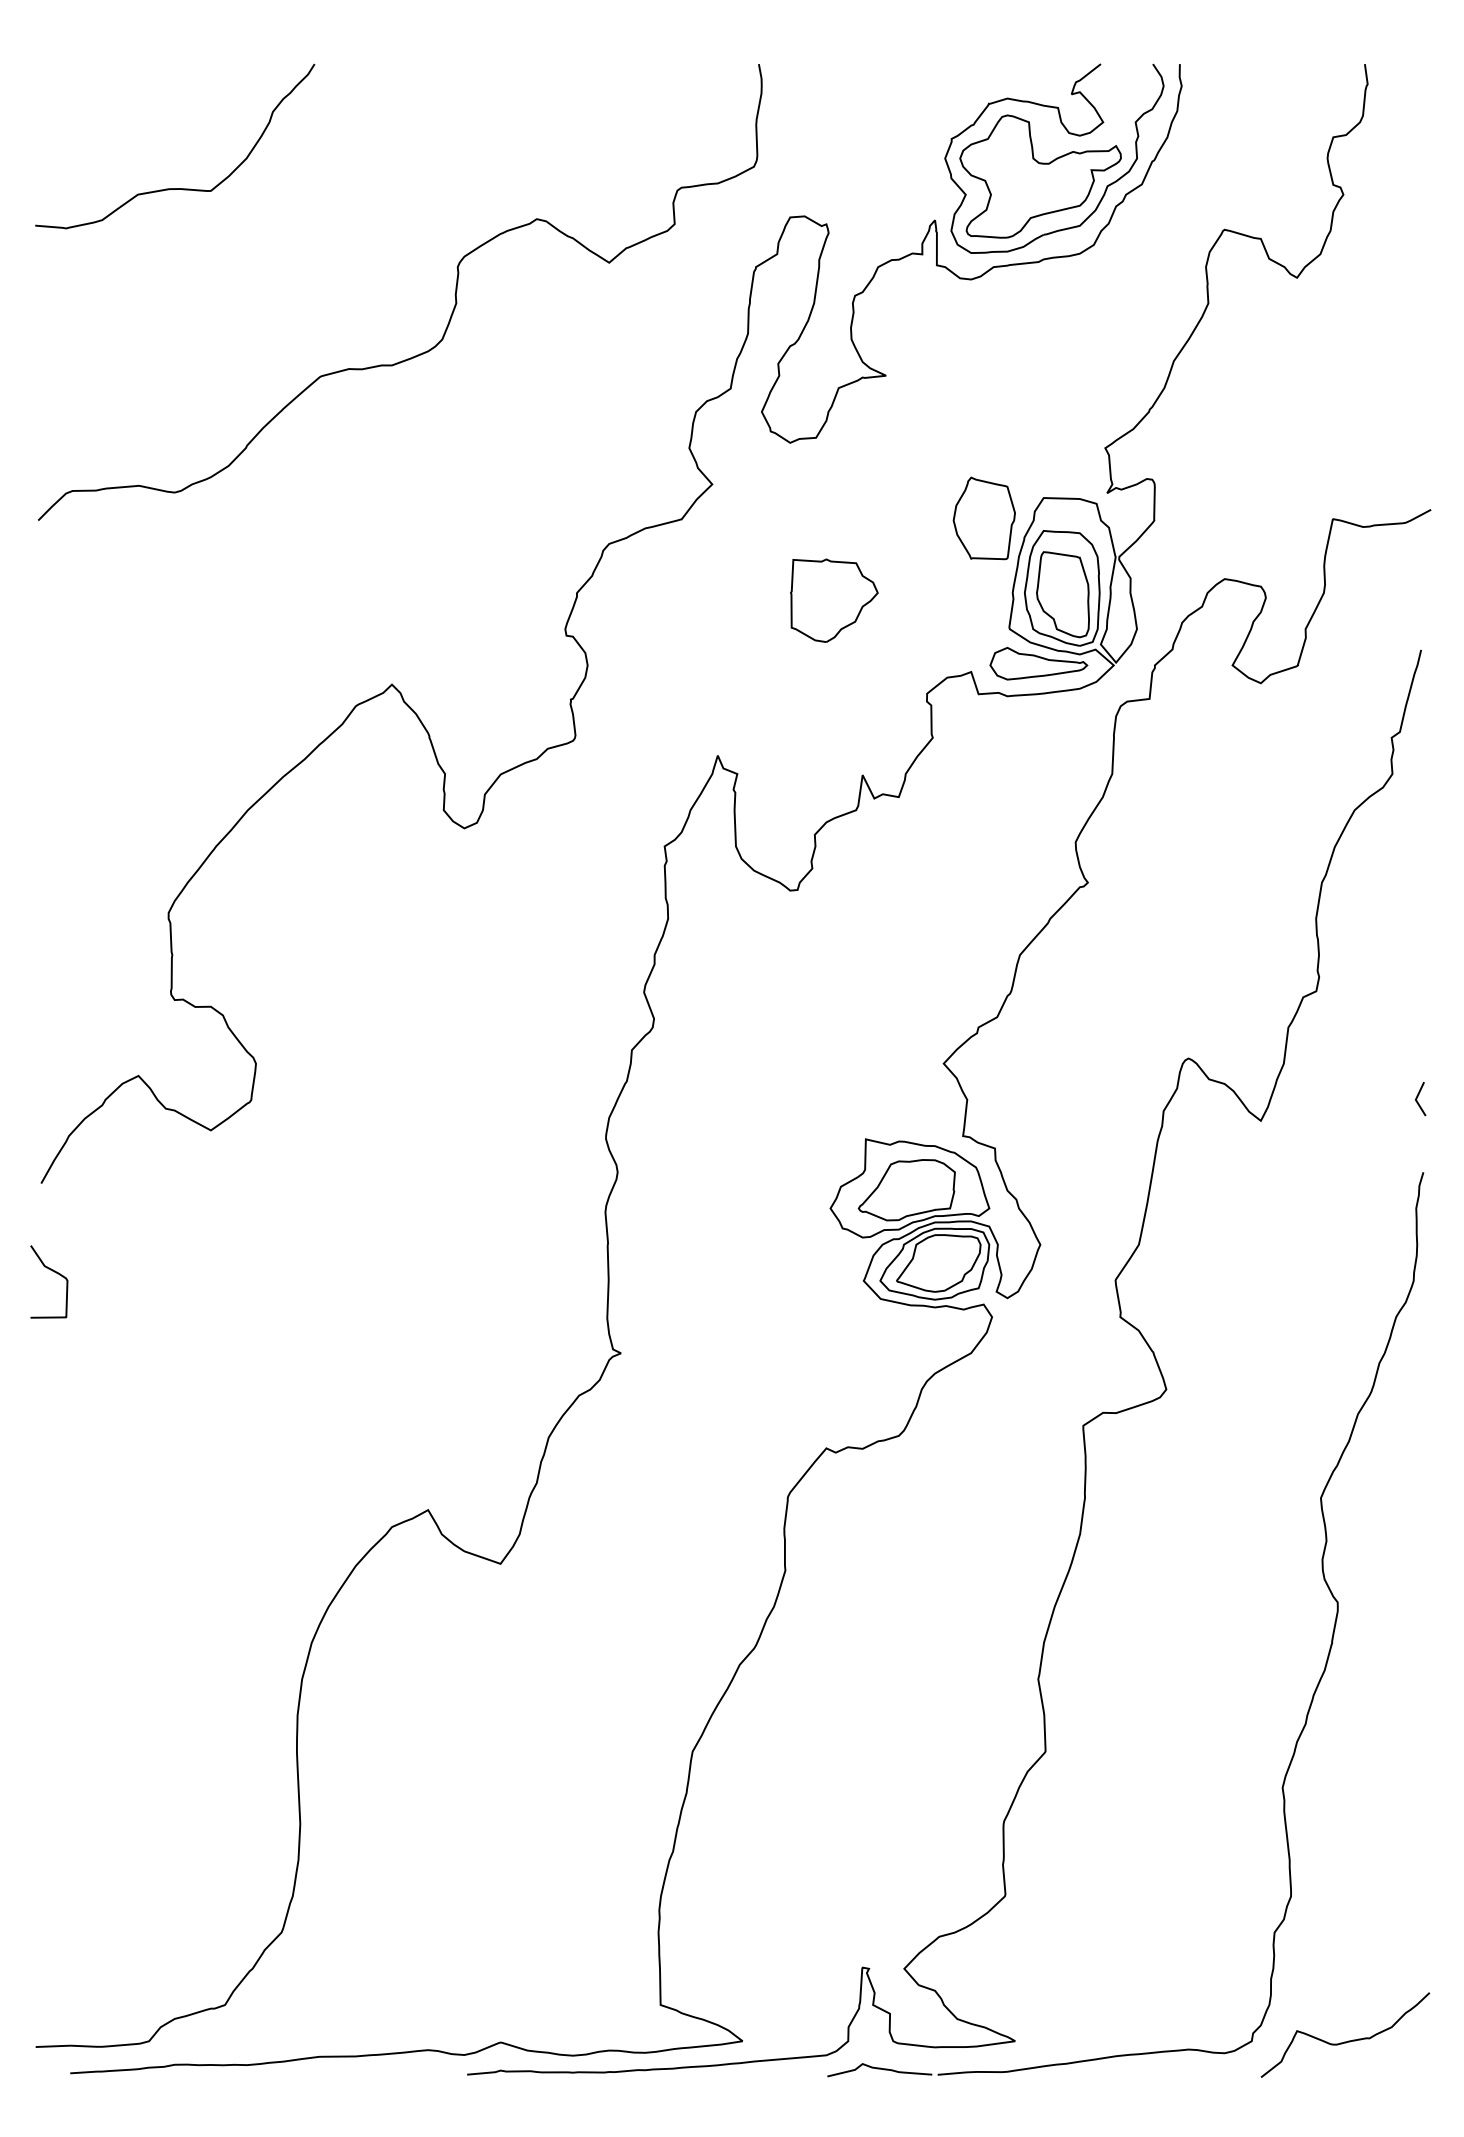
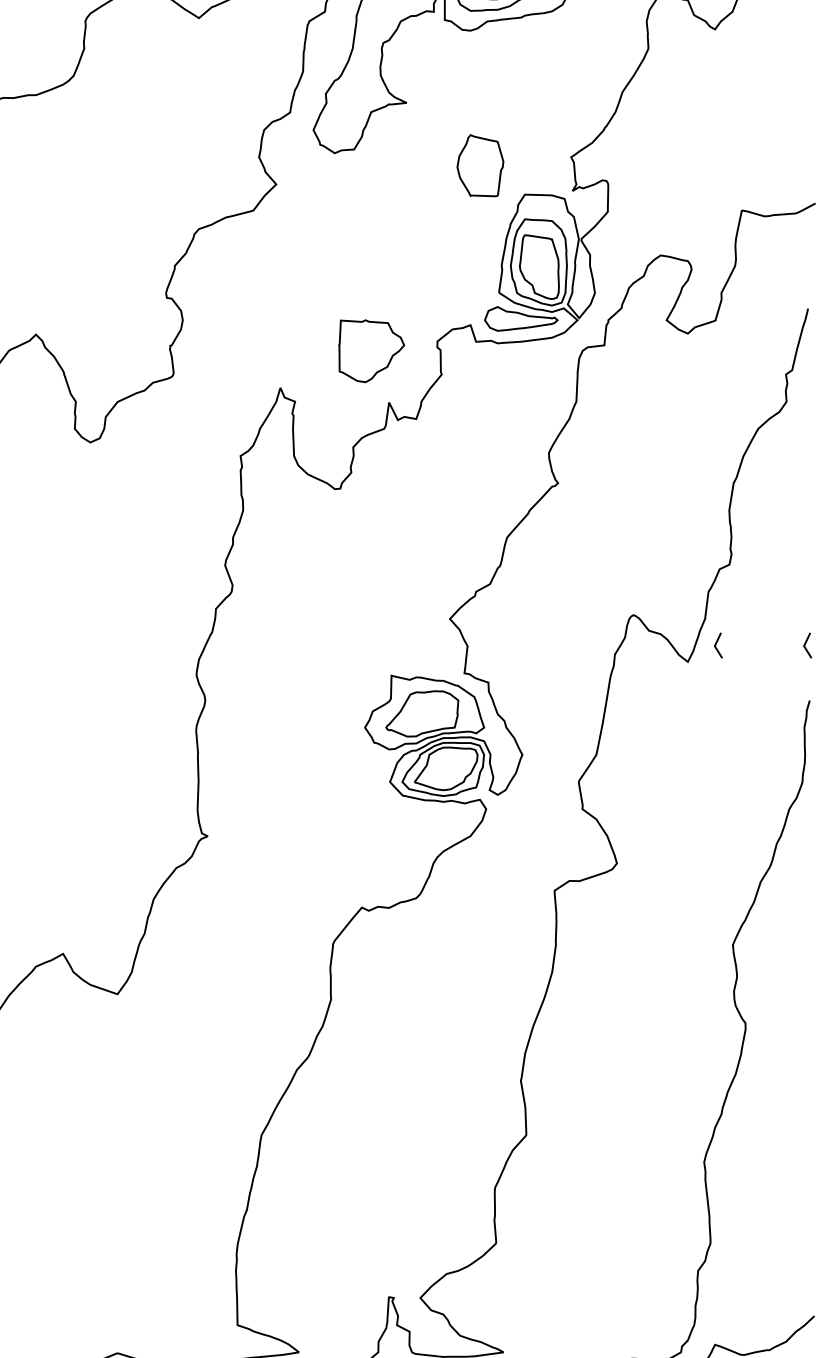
part: (983, 518) -> (479, 165), moved
part: (834, 600) -> (371, 351), moved
line: (1298, 1098) -> (716, 645), added

